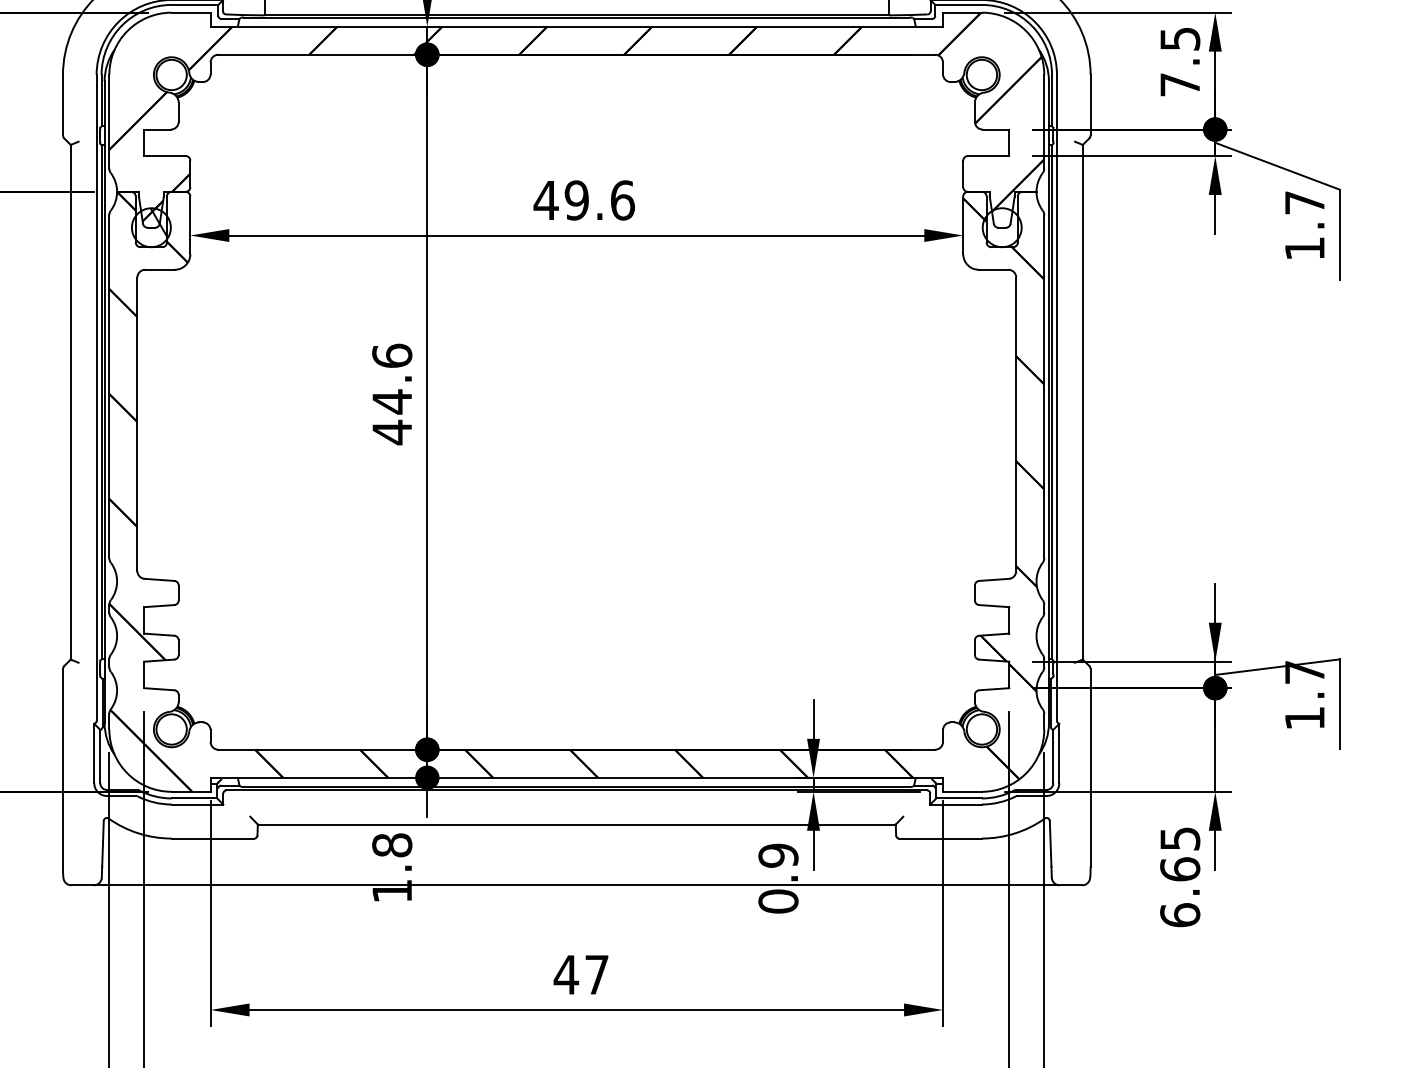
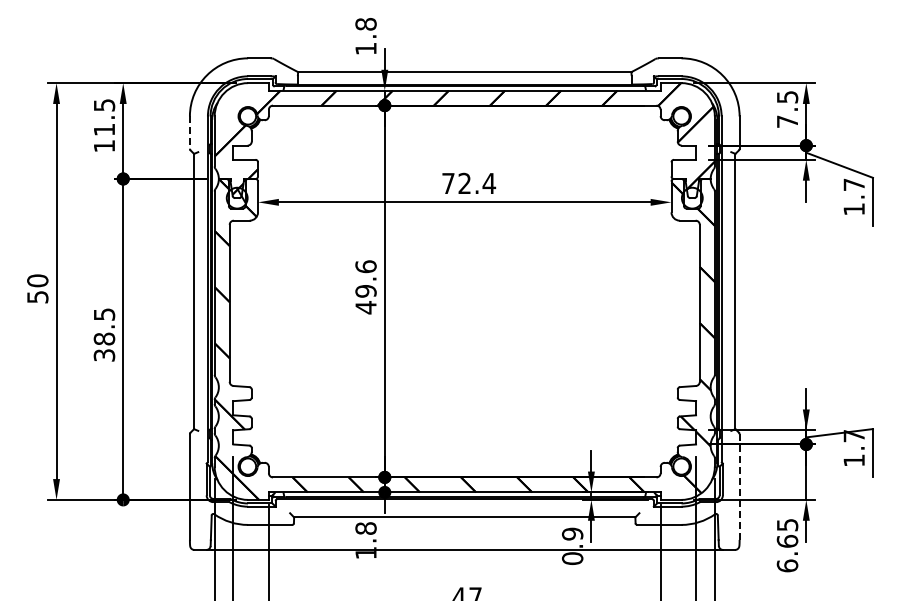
line: (62, 106) -> (189, 133), solid -> dashed
text: (583, 200) -> (468, 183), 49.6 -> 72.4
text: (391, 402) -> (365, 291), 44.6 -> 49.6
line: (1090, 768) -> (739, 487), solid -> dashed

